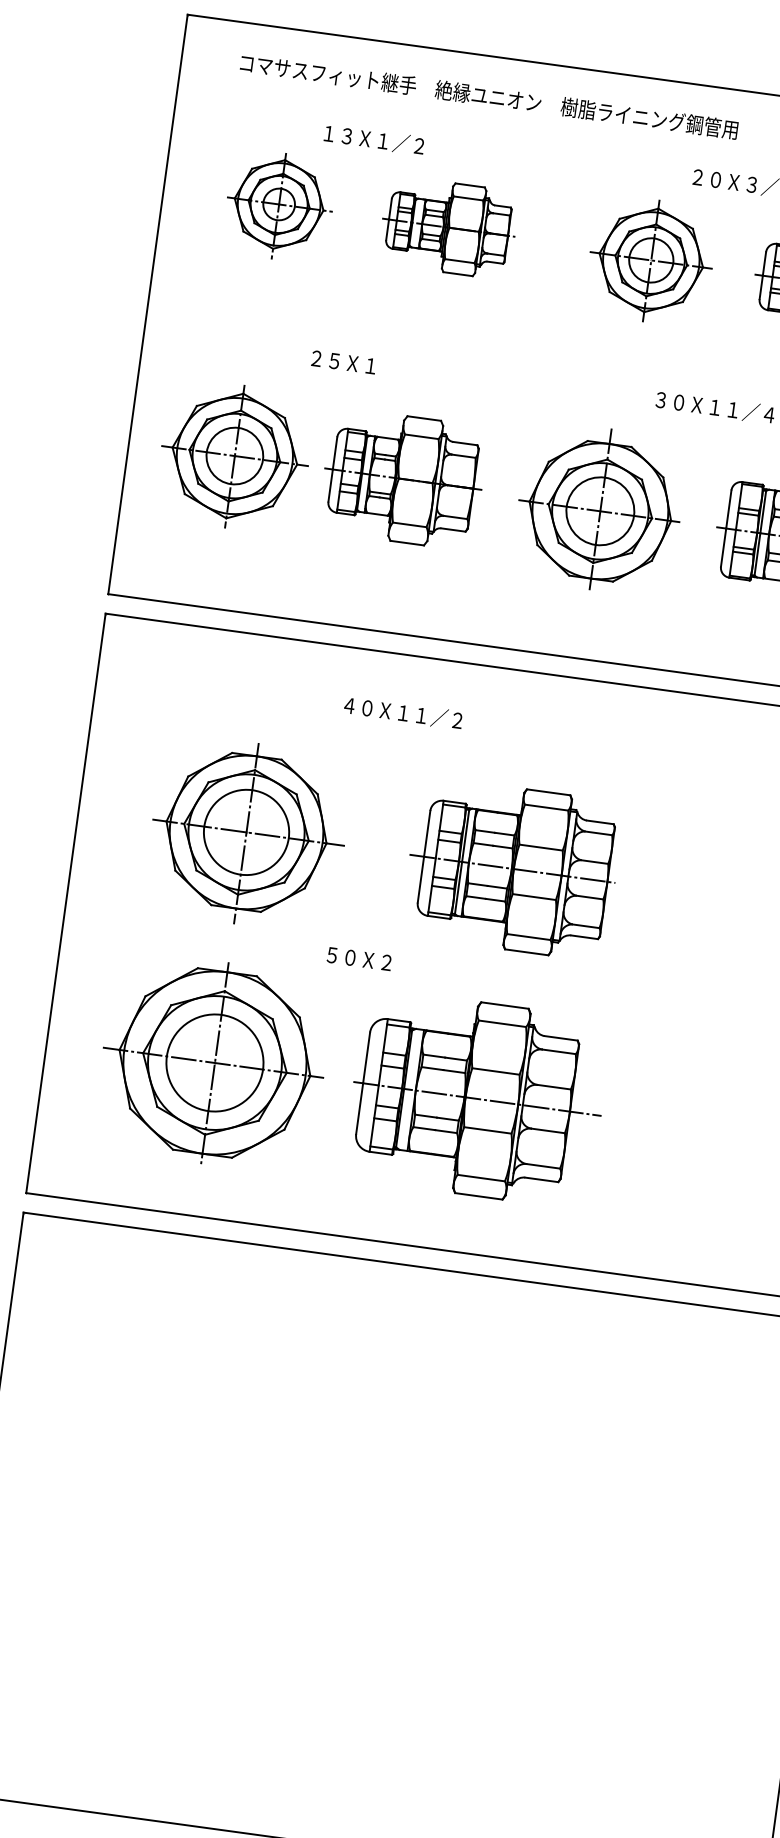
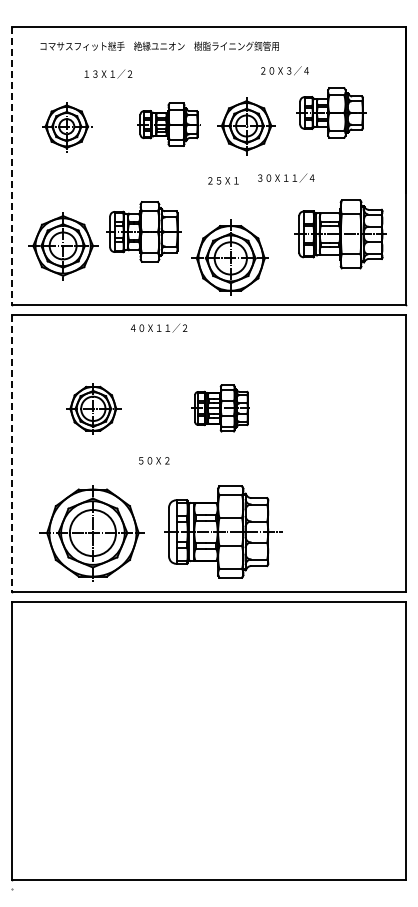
part: (280, 206) -> (67, 127), moved
part: (447, 227) -> (168, 124), moved
part: (650, 261) -> (246, 126), moved
line: (147, 305) -> (12, 166), solid -> dashed
text: (344, 361) -> (223, 180), moved
part: (235, 457) -> (63, 246), moved
part: (597, 509) -> (229, 257), moved
text: (402, 711) -> (158, 327), moved
part: (247, 834) -> (93, 409), size x0.6
part: (512, 868) -> (220, 408), size x0.6
line: (66, 903) -> (12, 453), solid -> dashed
part: (211, 1063) -> (91, 533), moved
part: (476, 1097) -> (223, 531), moved

